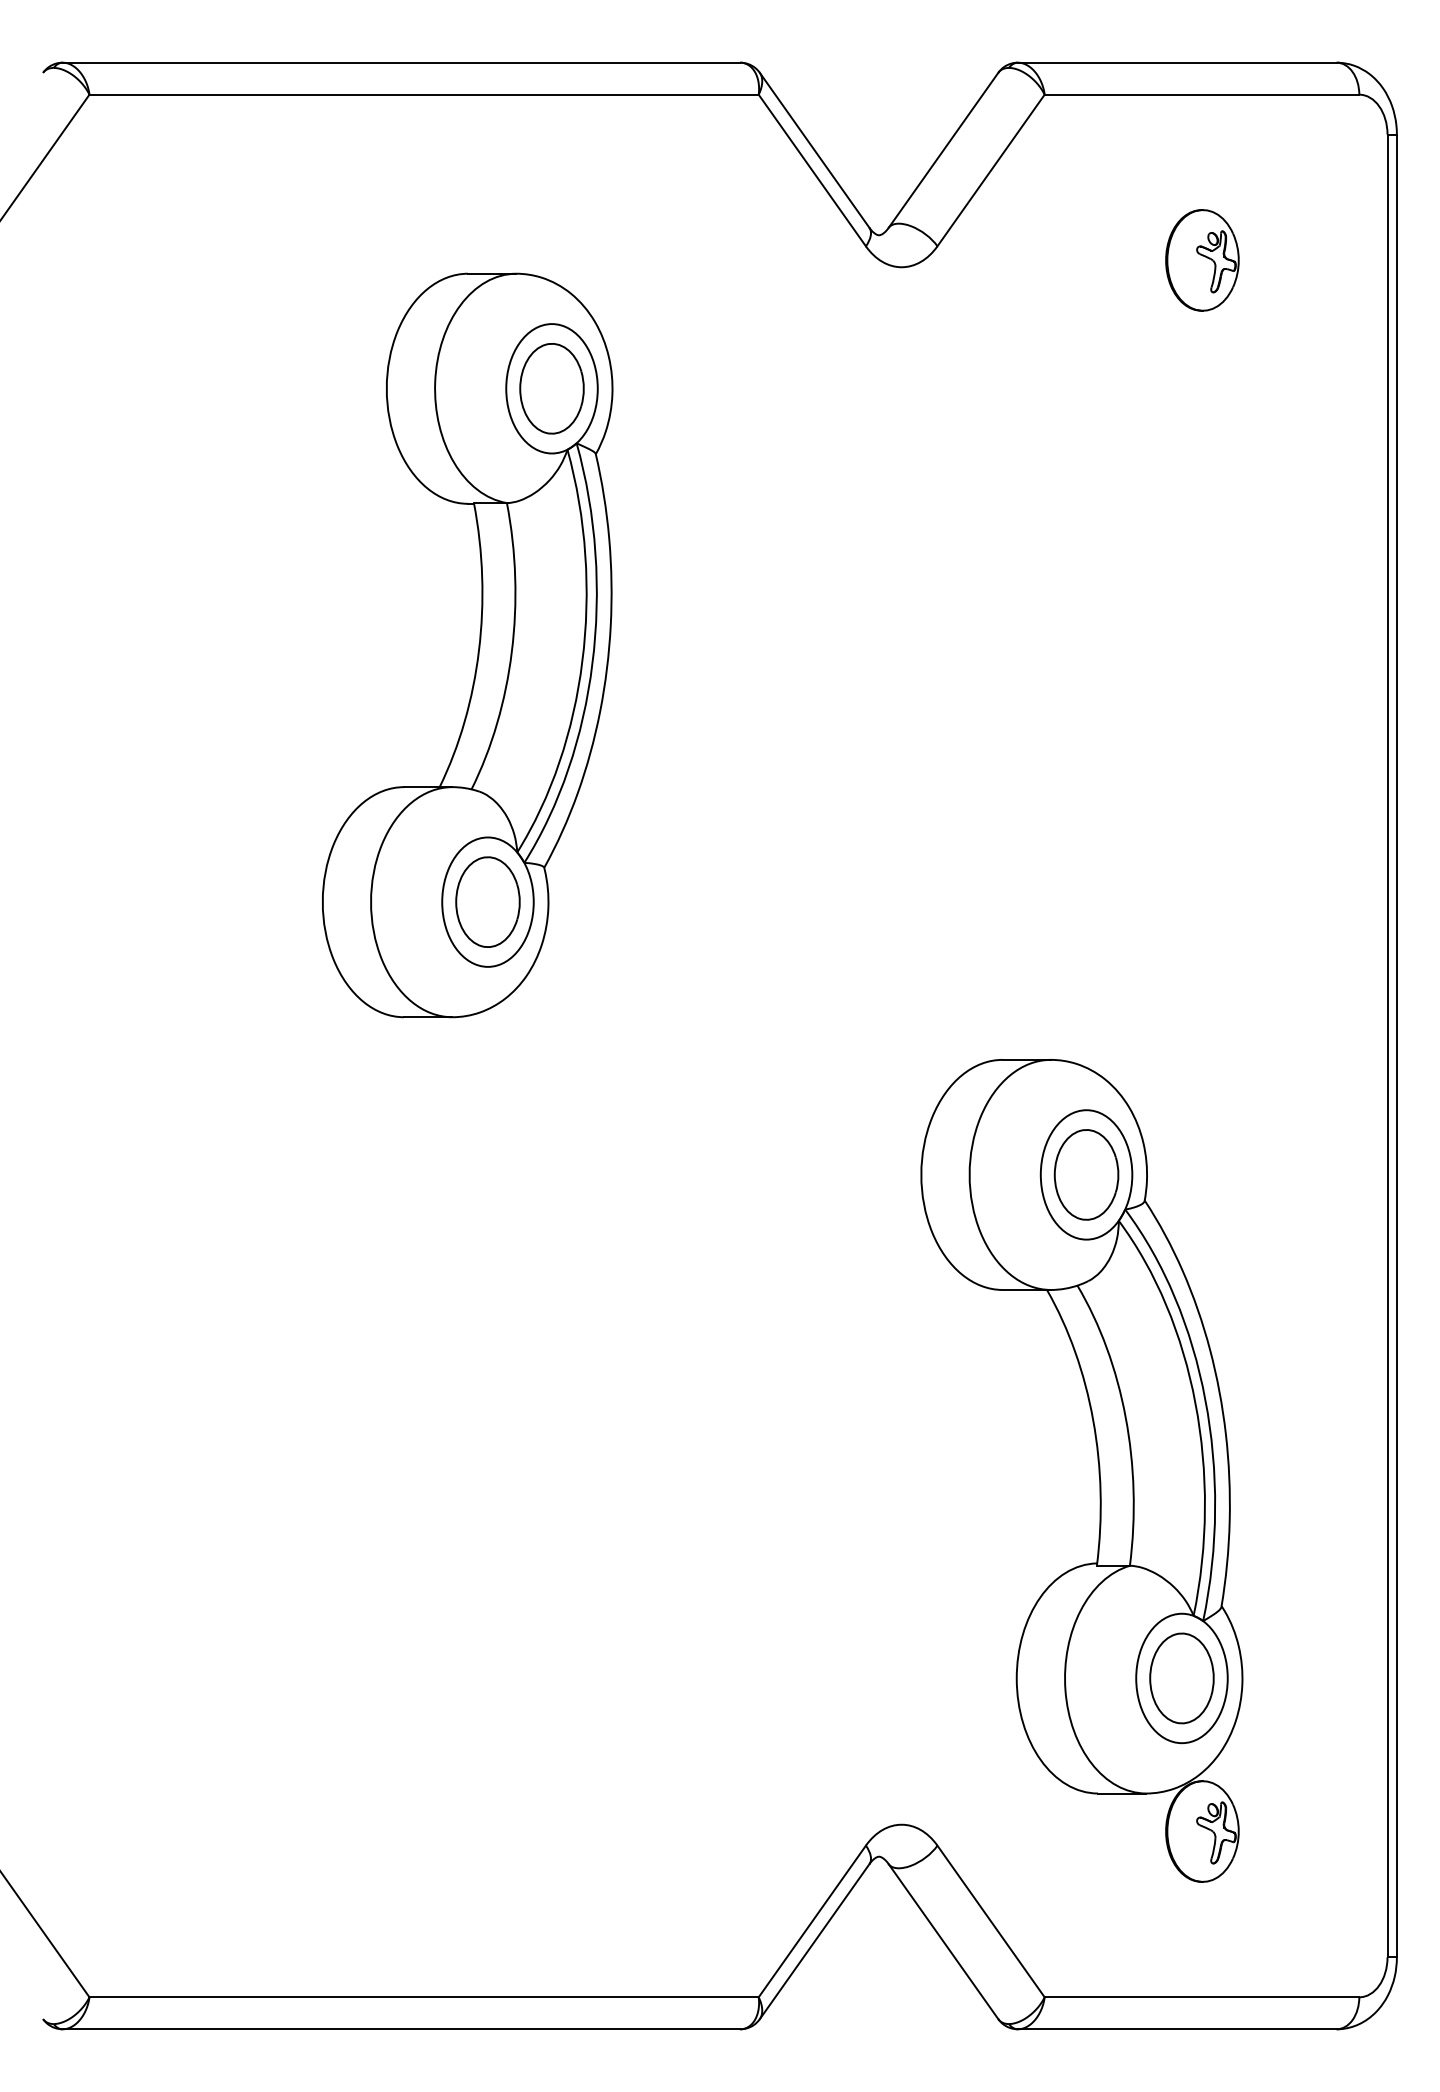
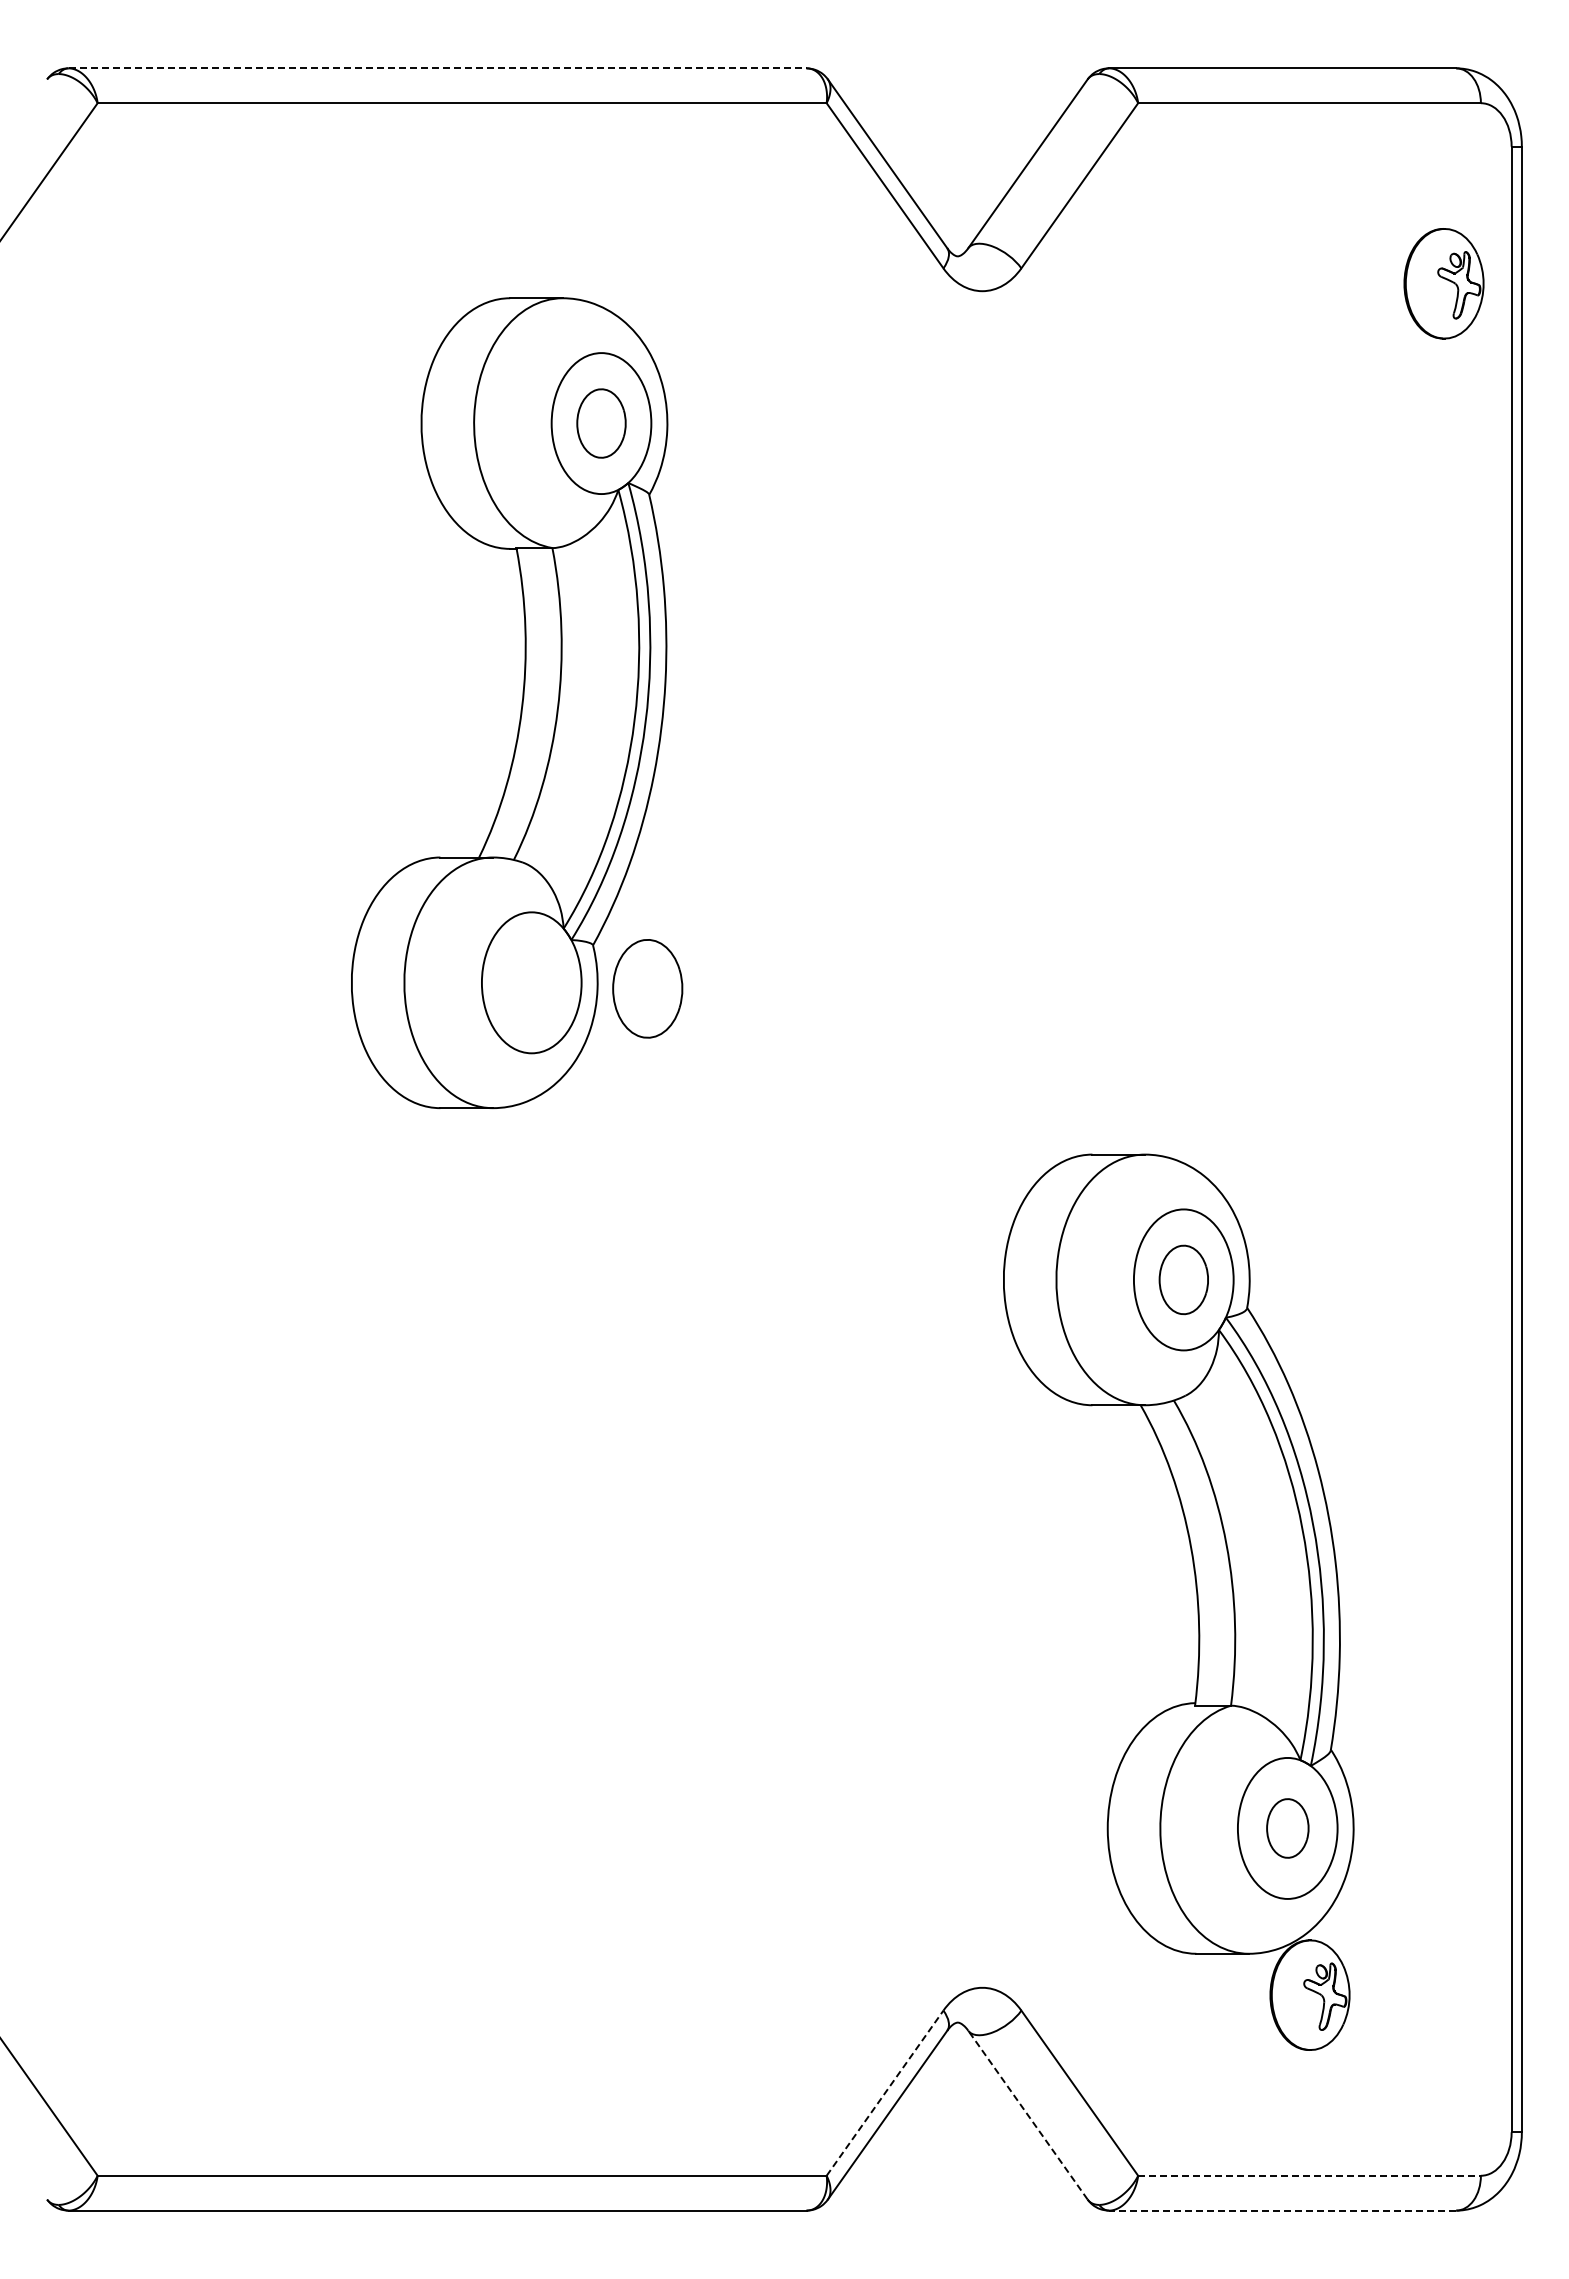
line: (401, 62) -> (437, 68), solid -> dashed
part: (1201, 260) -> (1443, 283), moved
part: (552, 388) -> (601, 423), size x0.7
part: (487, 901) -> (647, 988), moved
part: (1086, 1174) -> (1183, 1279), size x0.7
part: (1181, 1678) -> (1287, 1828), size x0.6
line: (812, 1920) -> (885, 2092), solid -> dashed
line: (943, 1941) -> (1027, 2114), solid -> dashed
line: (1202, 1997) -> (1310, 2175), solid -> dashed
line: (1177, 2029) -> (1282, 2210), solid -> dashed

